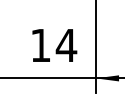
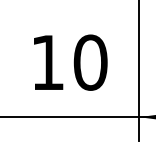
text: (66, 45) -> (90, 62), 14 -> 10

